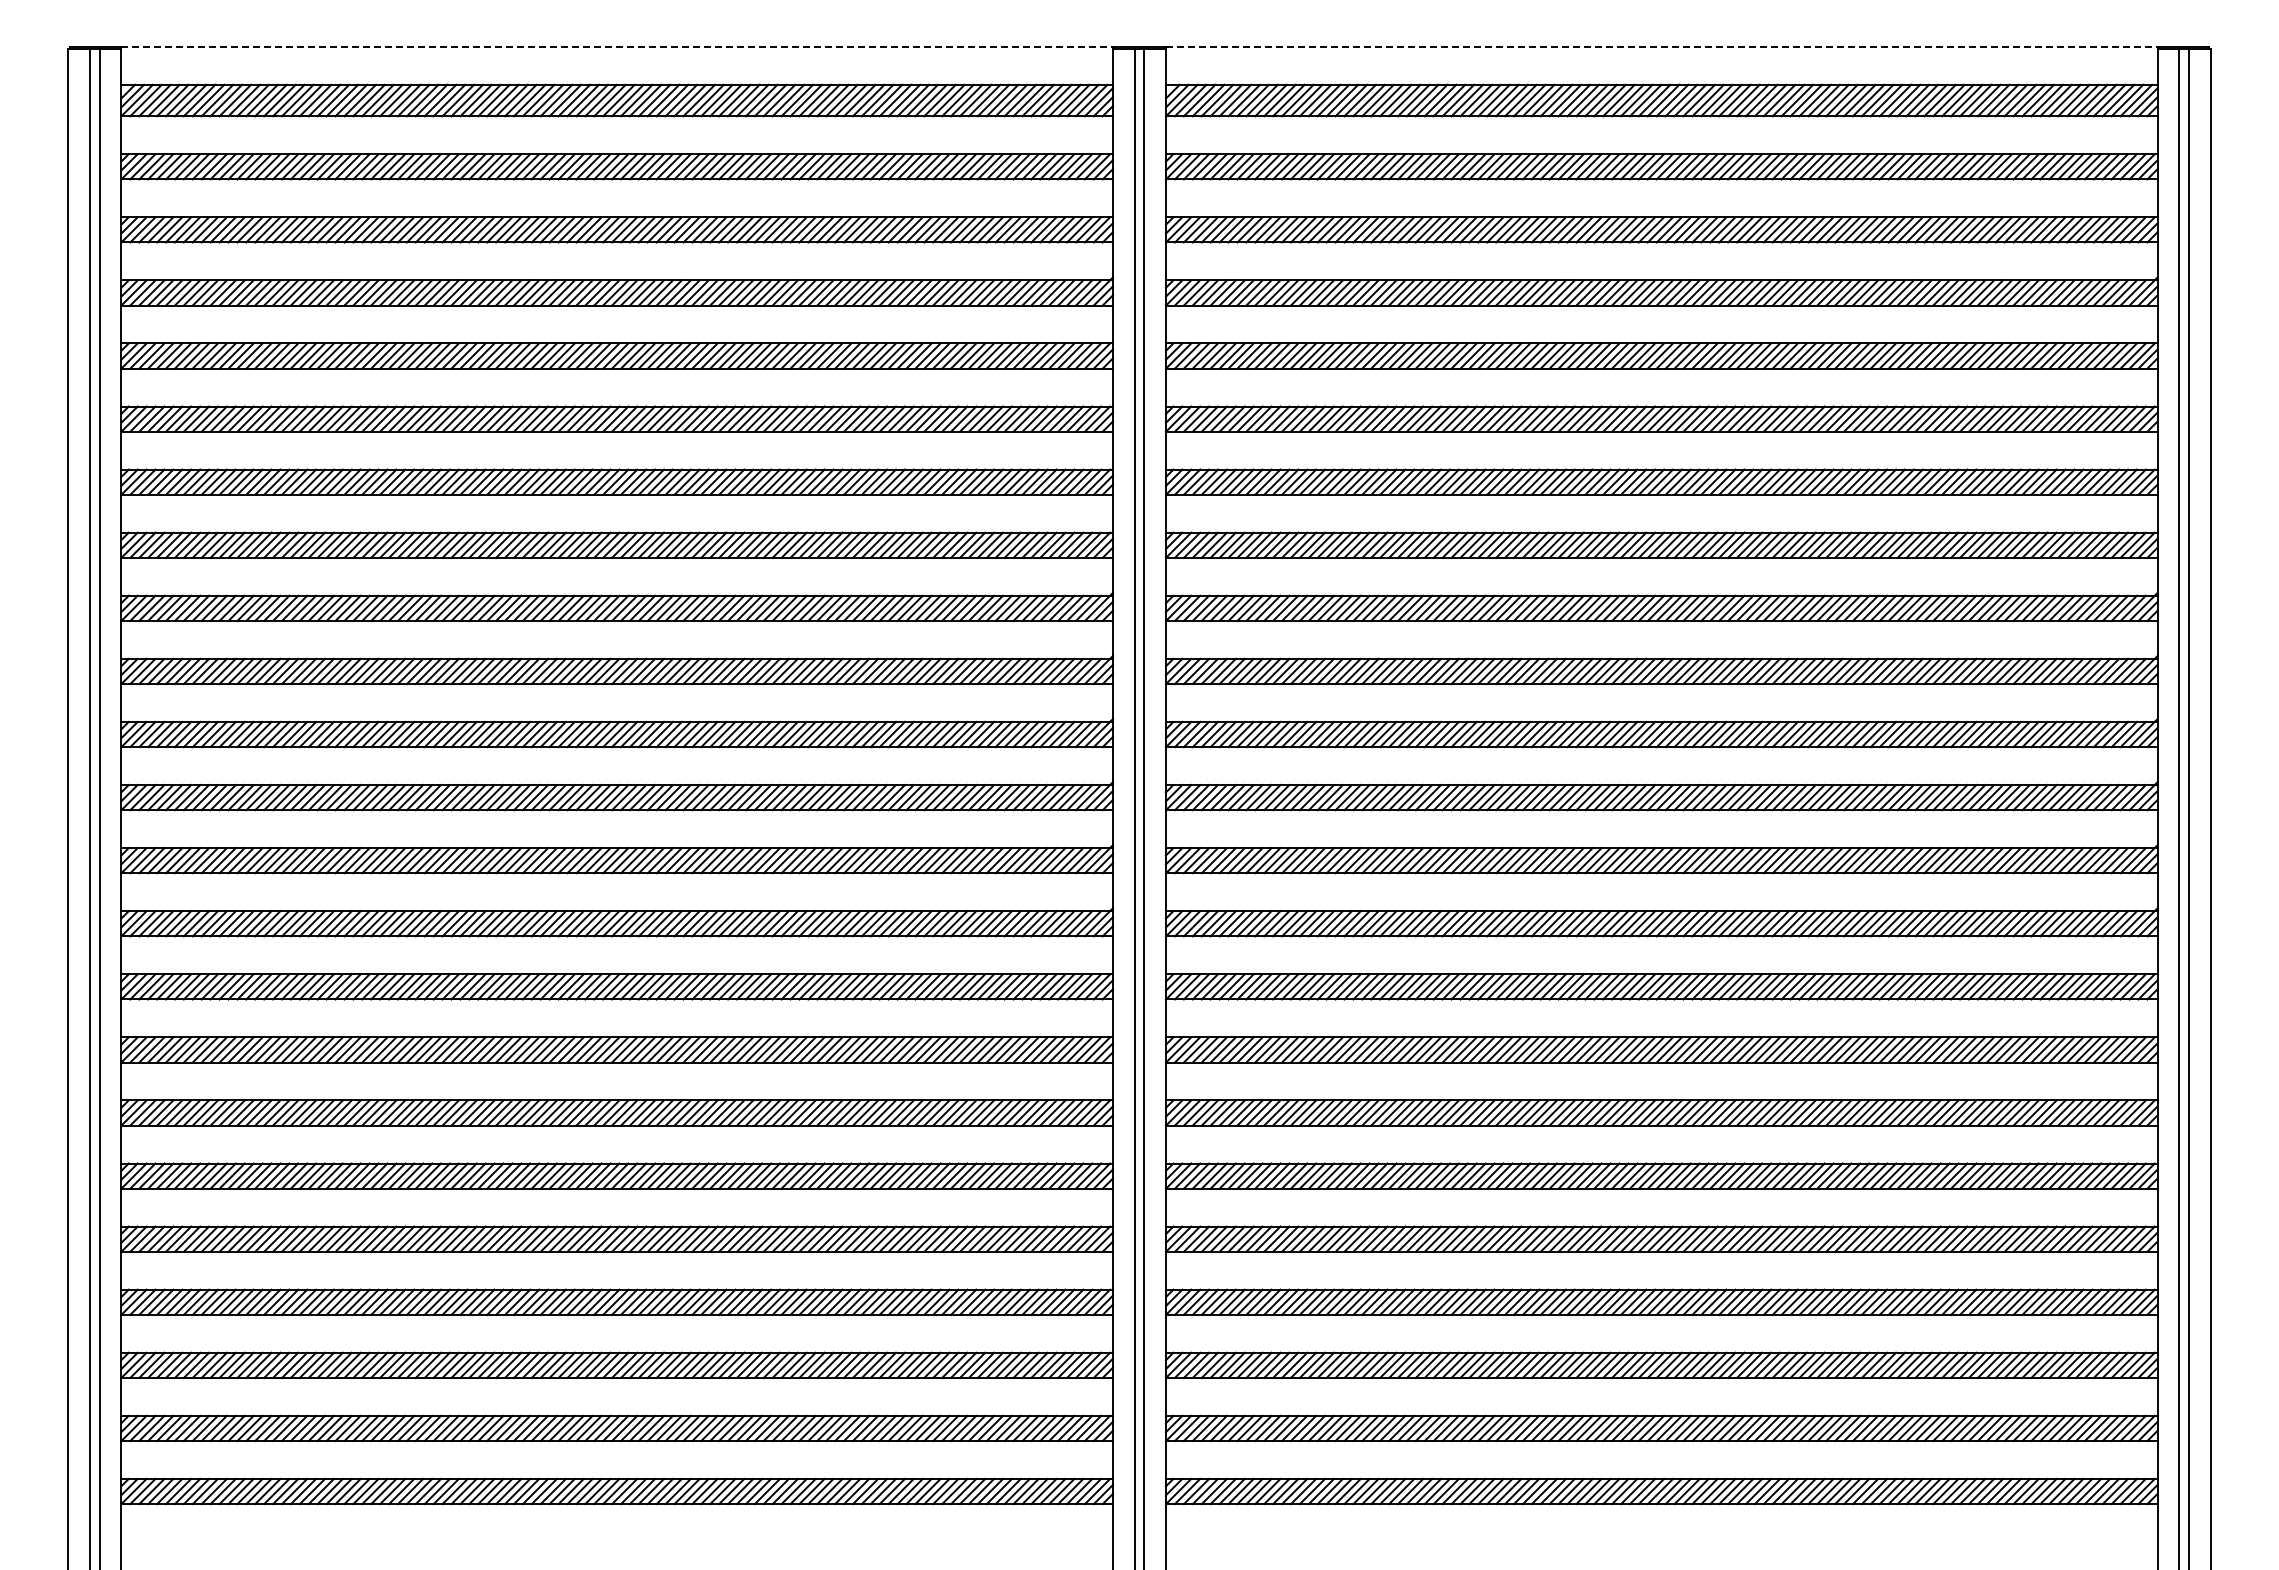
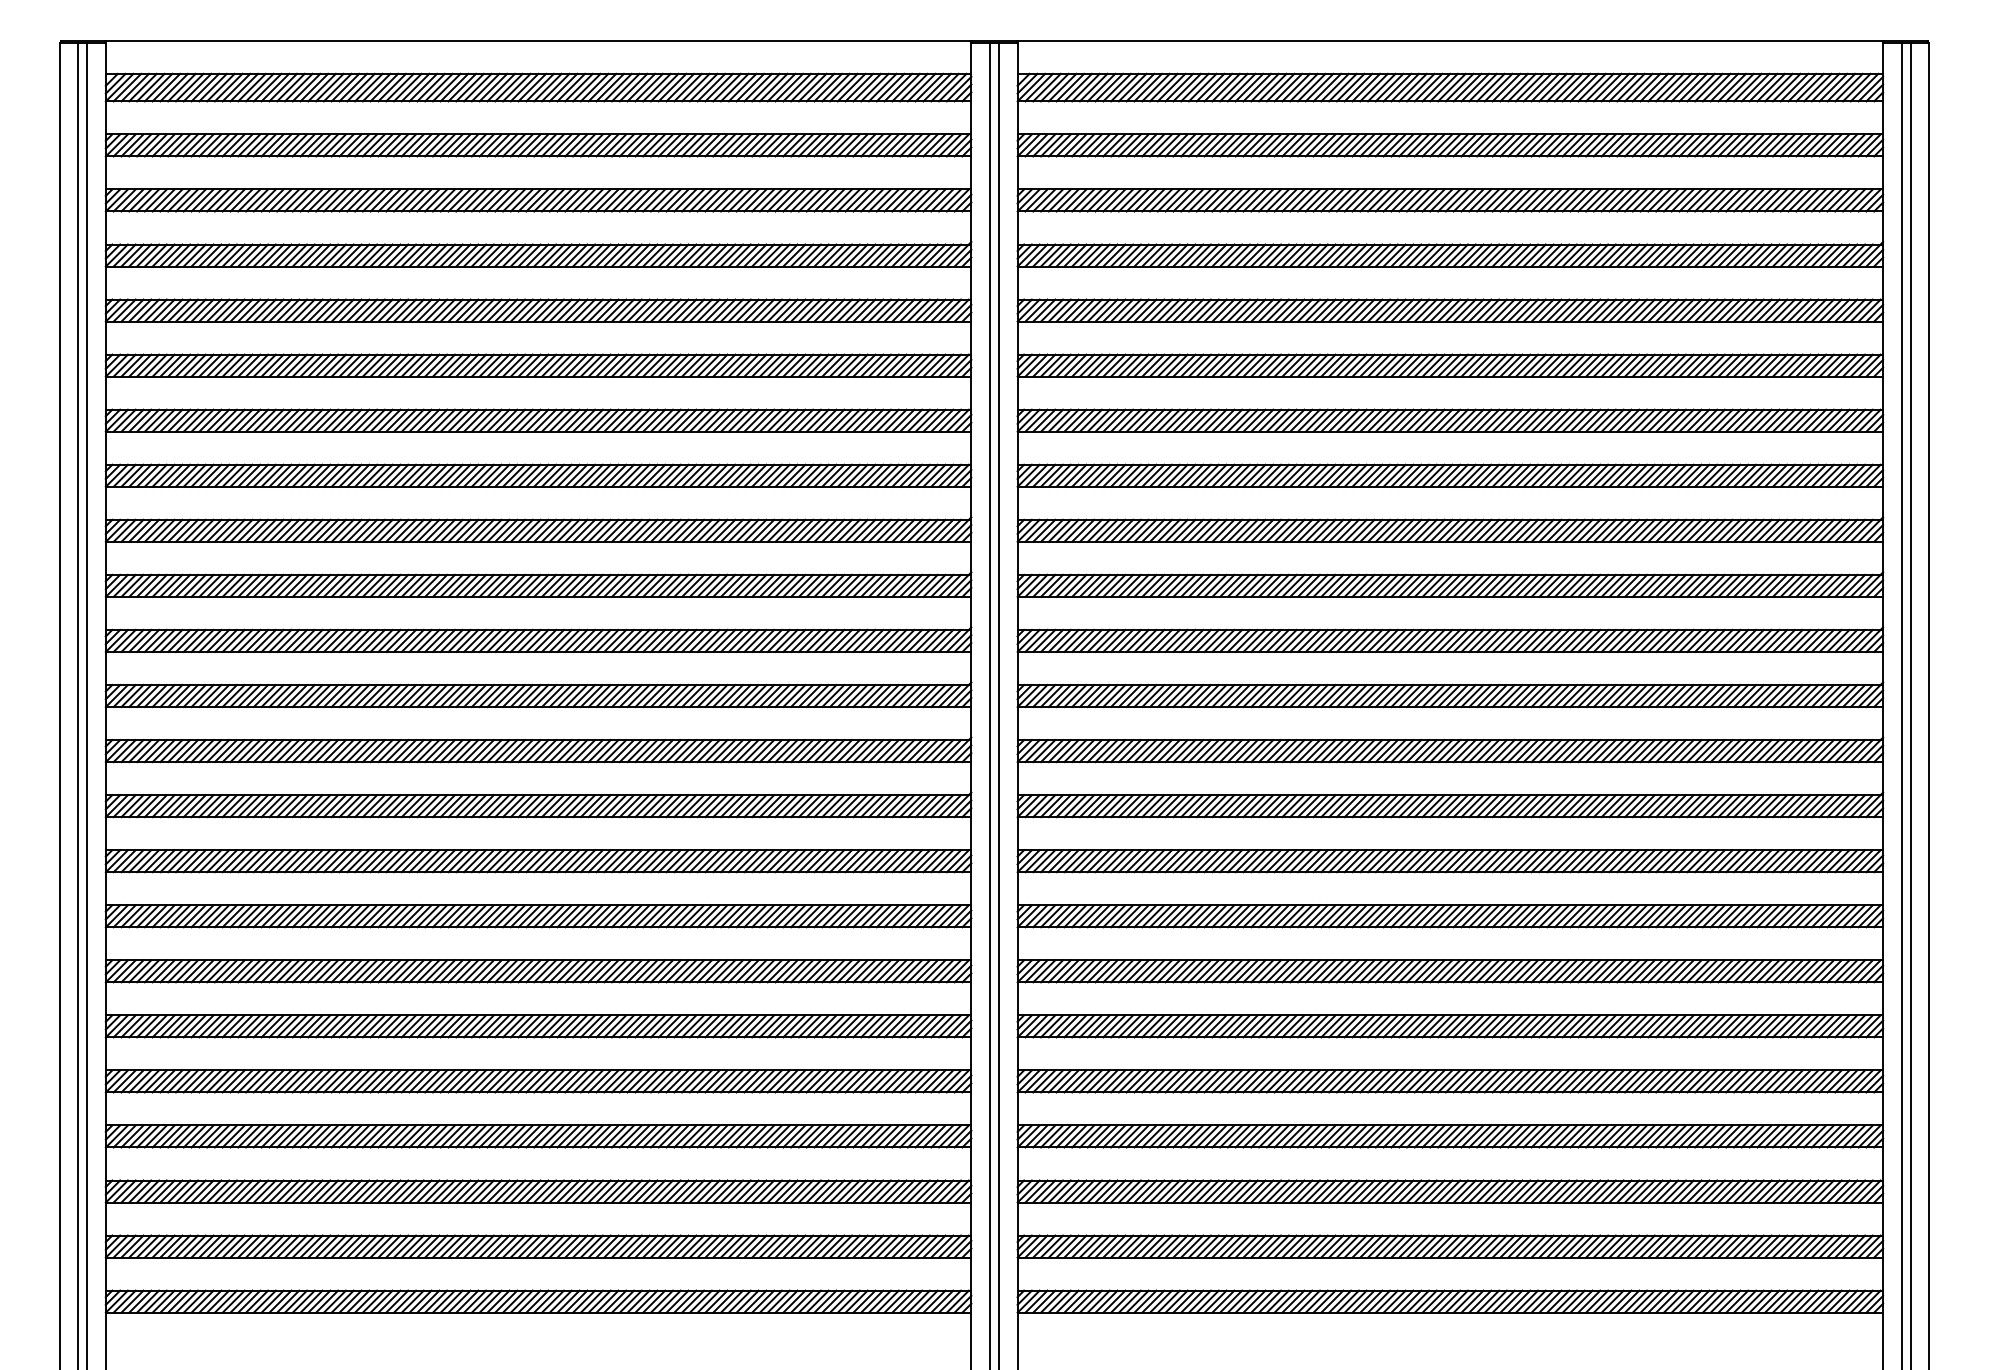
line: (617, 46) -> (538, 40), dashed -> solid
line: (1661, 46) -> (1450, 40), dashed -> solid

